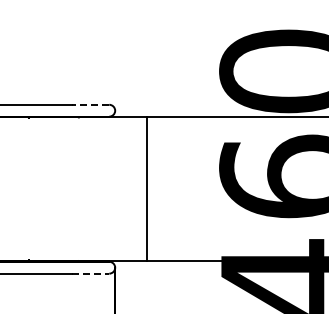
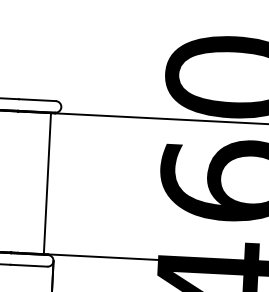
line: (90, 104) -> (37, 99), dashed -> solid
line: (146, 189) -> (46, 183), moved
line: (90, 273) -> (29, 265), dashed -> solid

